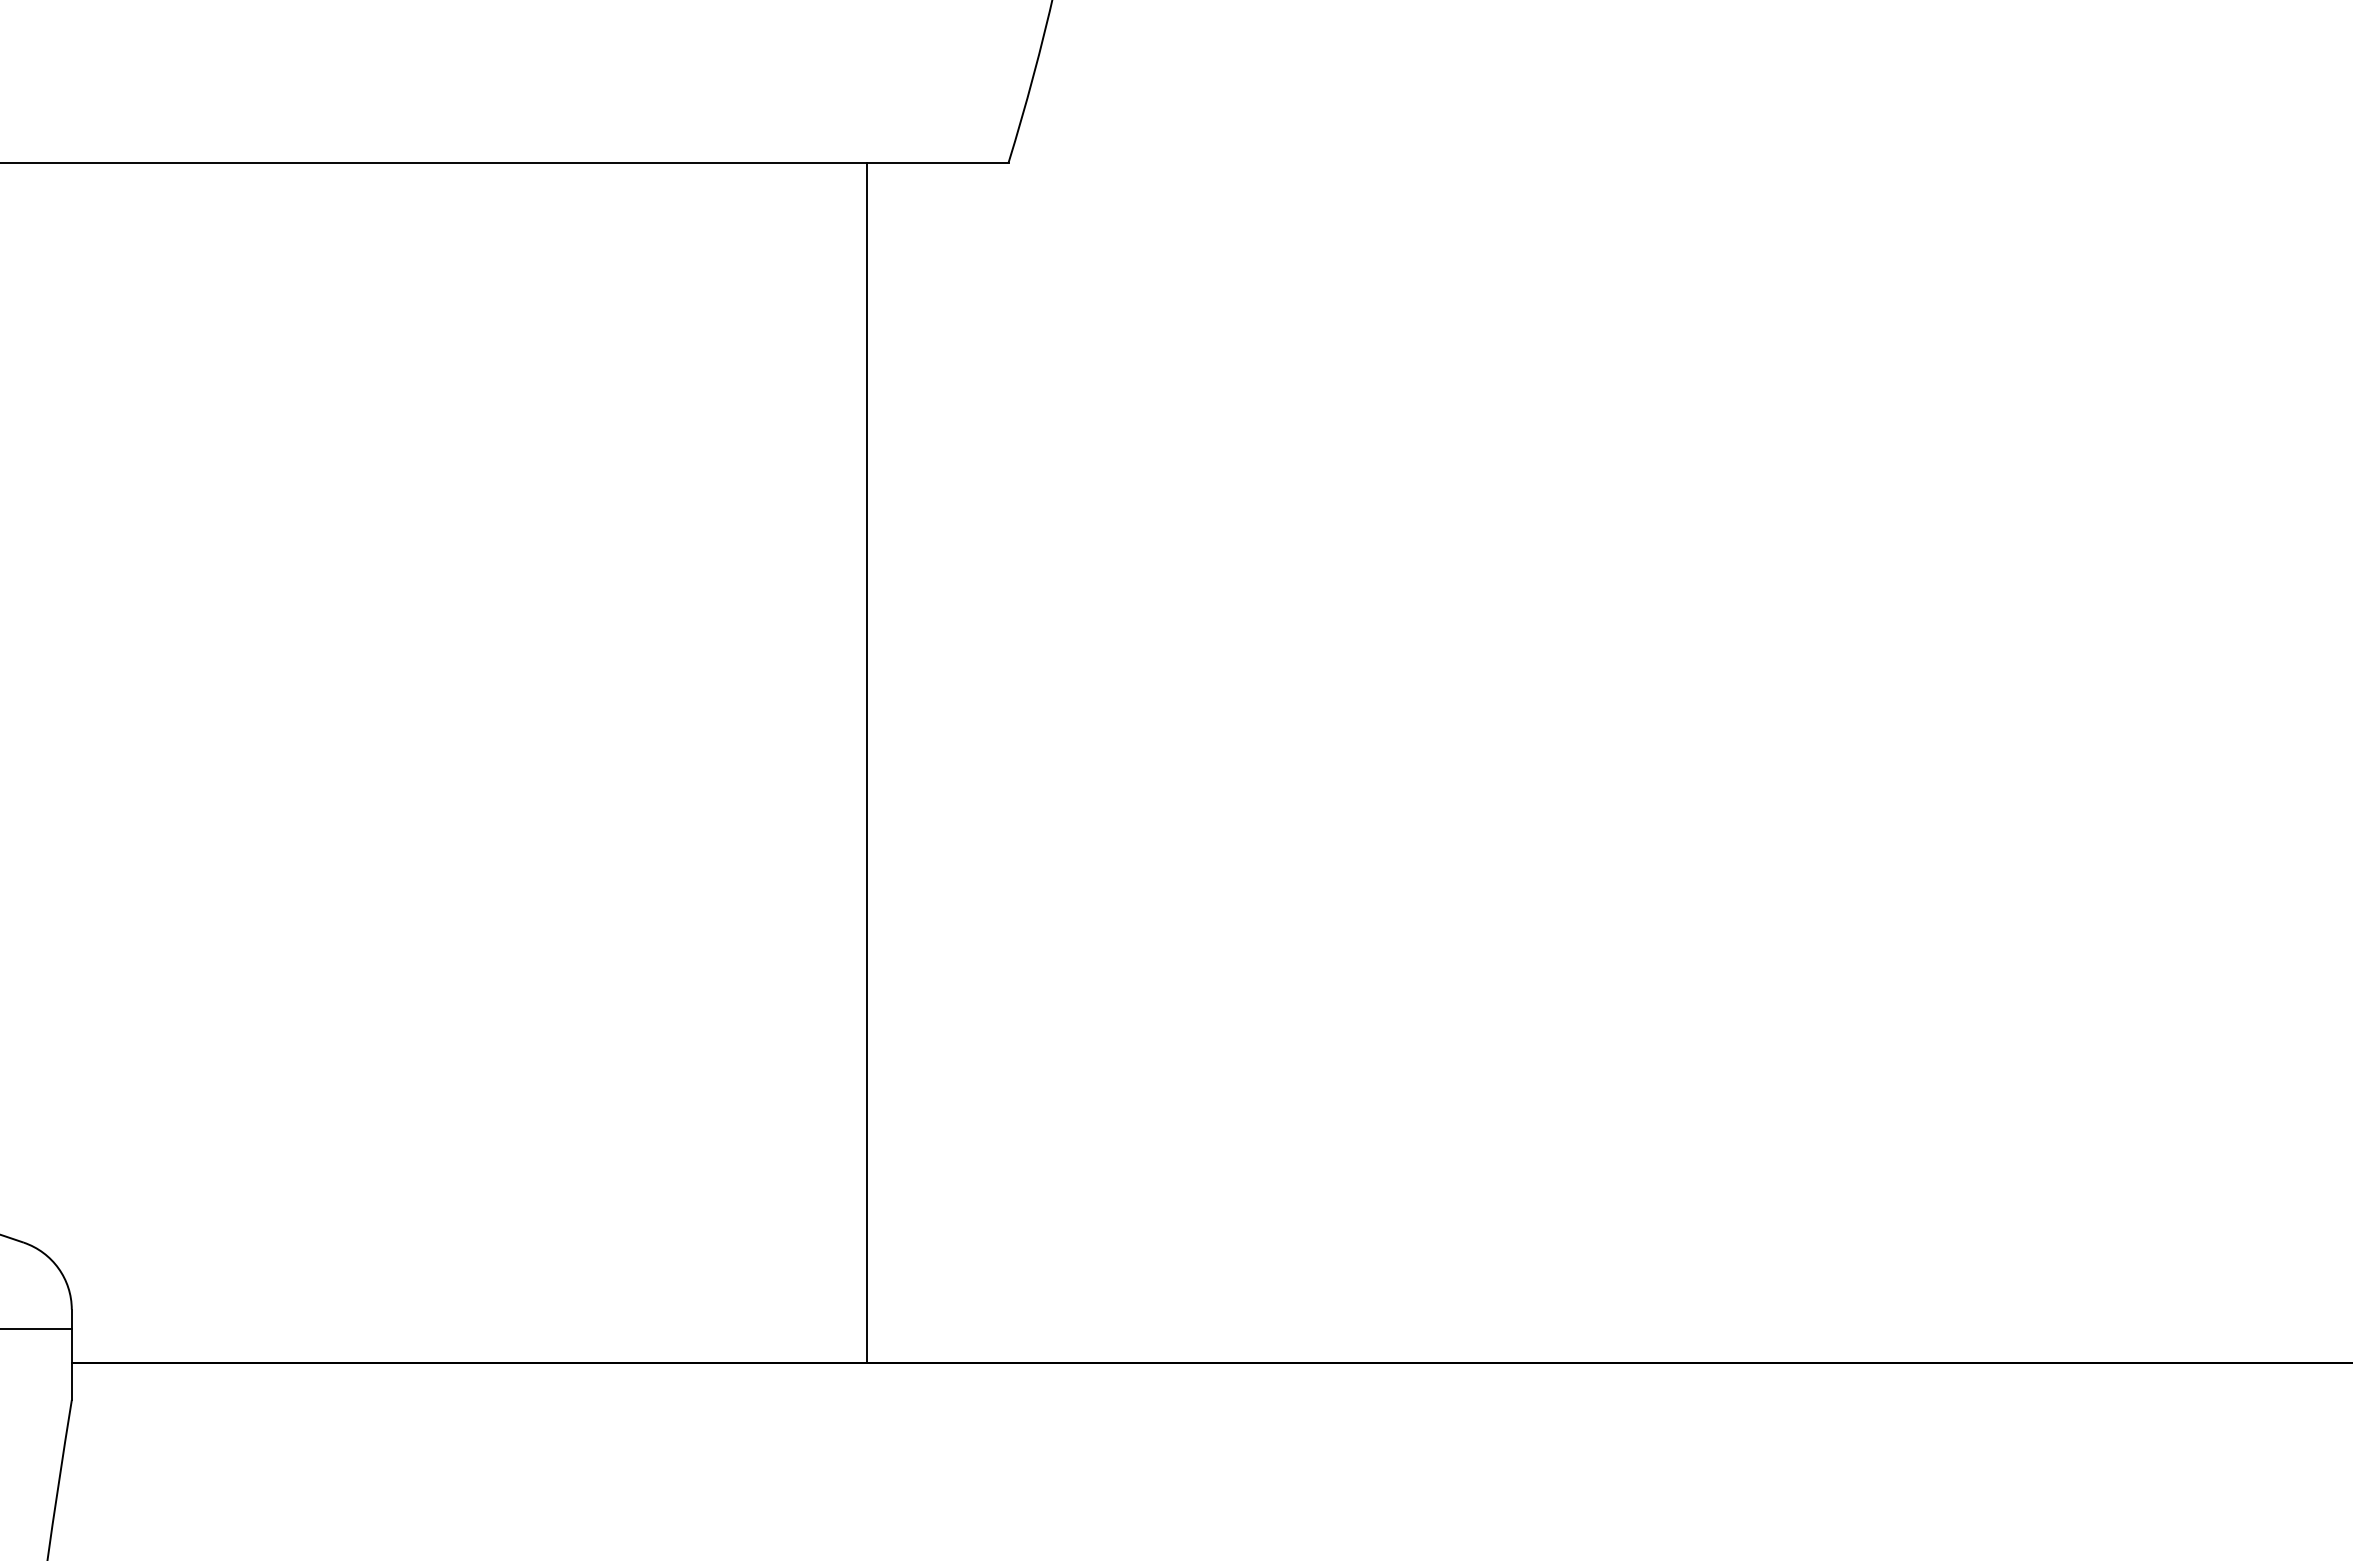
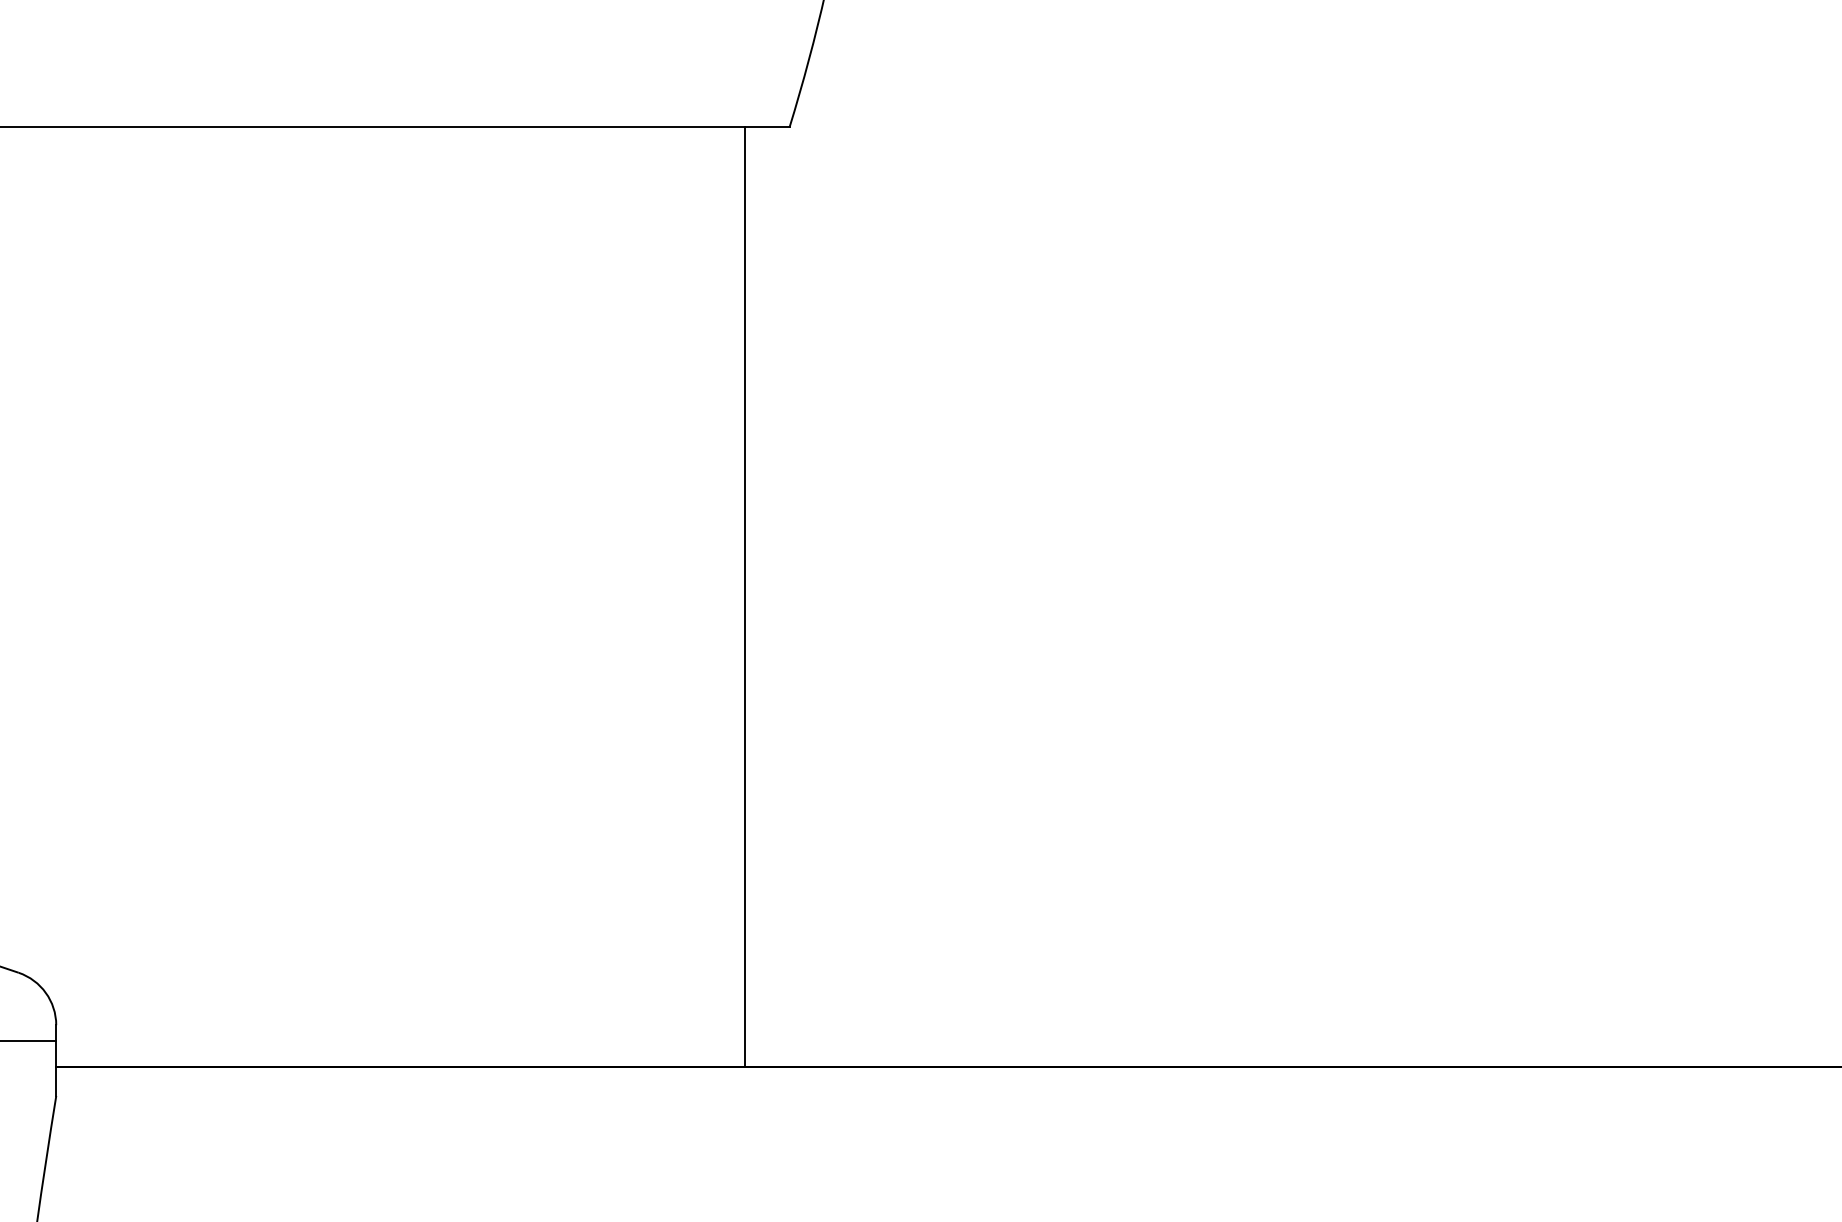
line: (867, 762) -> (744, 596), moved

